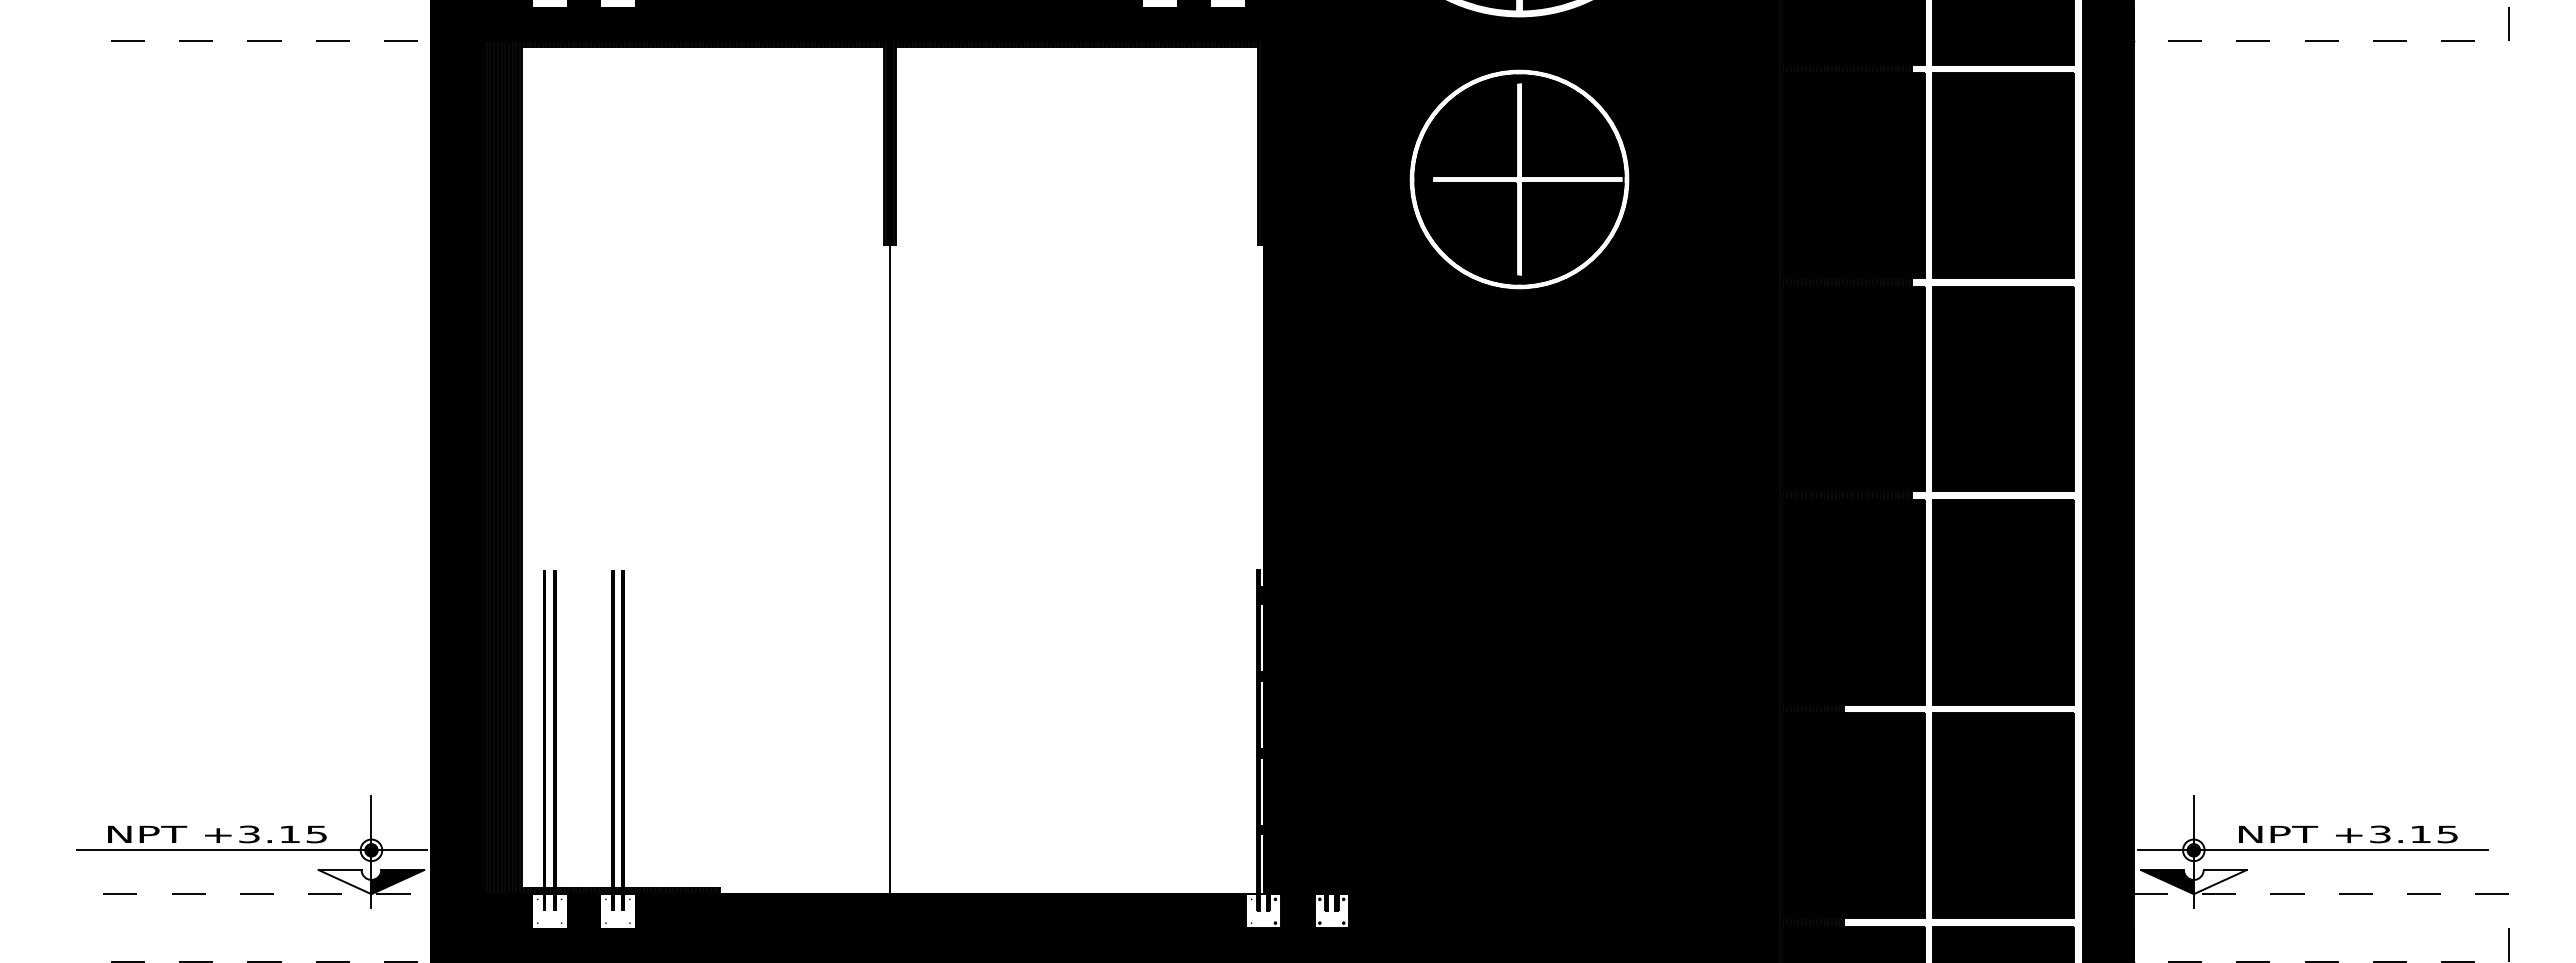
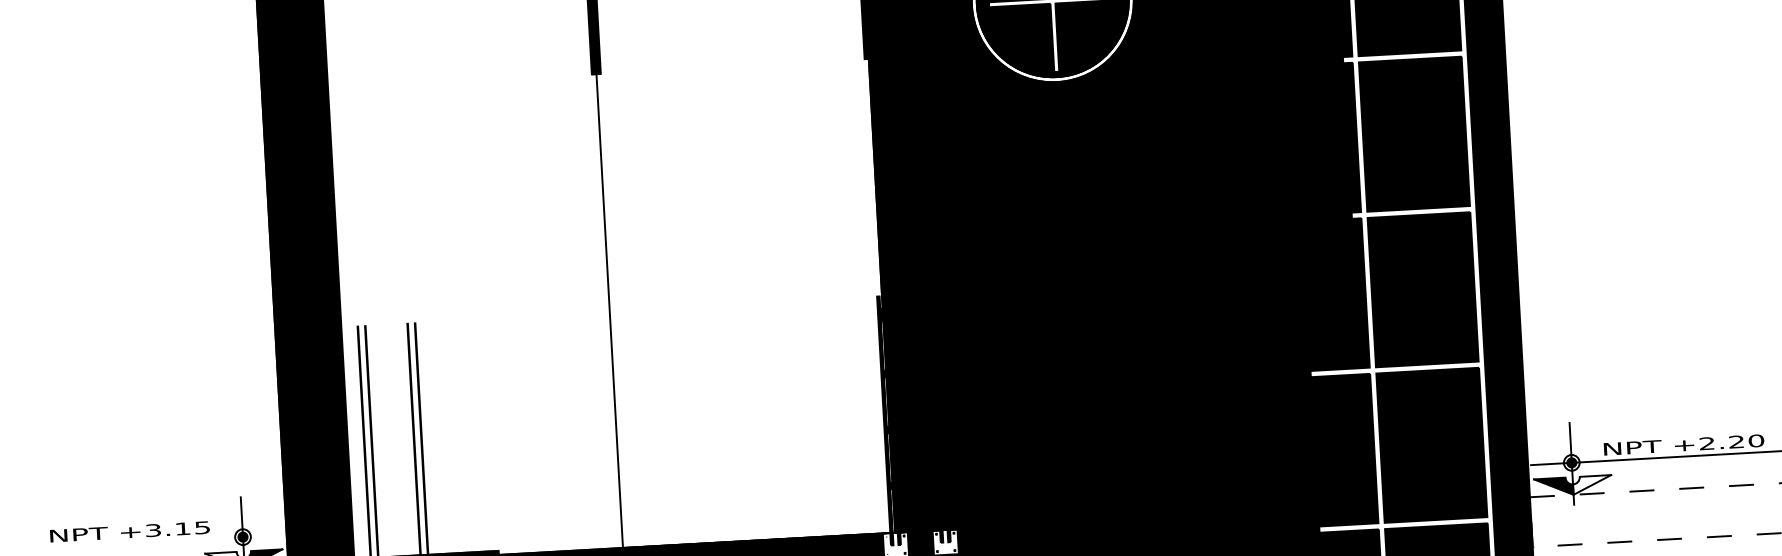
text: (2414, 834) -> (1732, 442), +3.15 -> +2.20
line: (252, 850) -> (156, 542), removed

